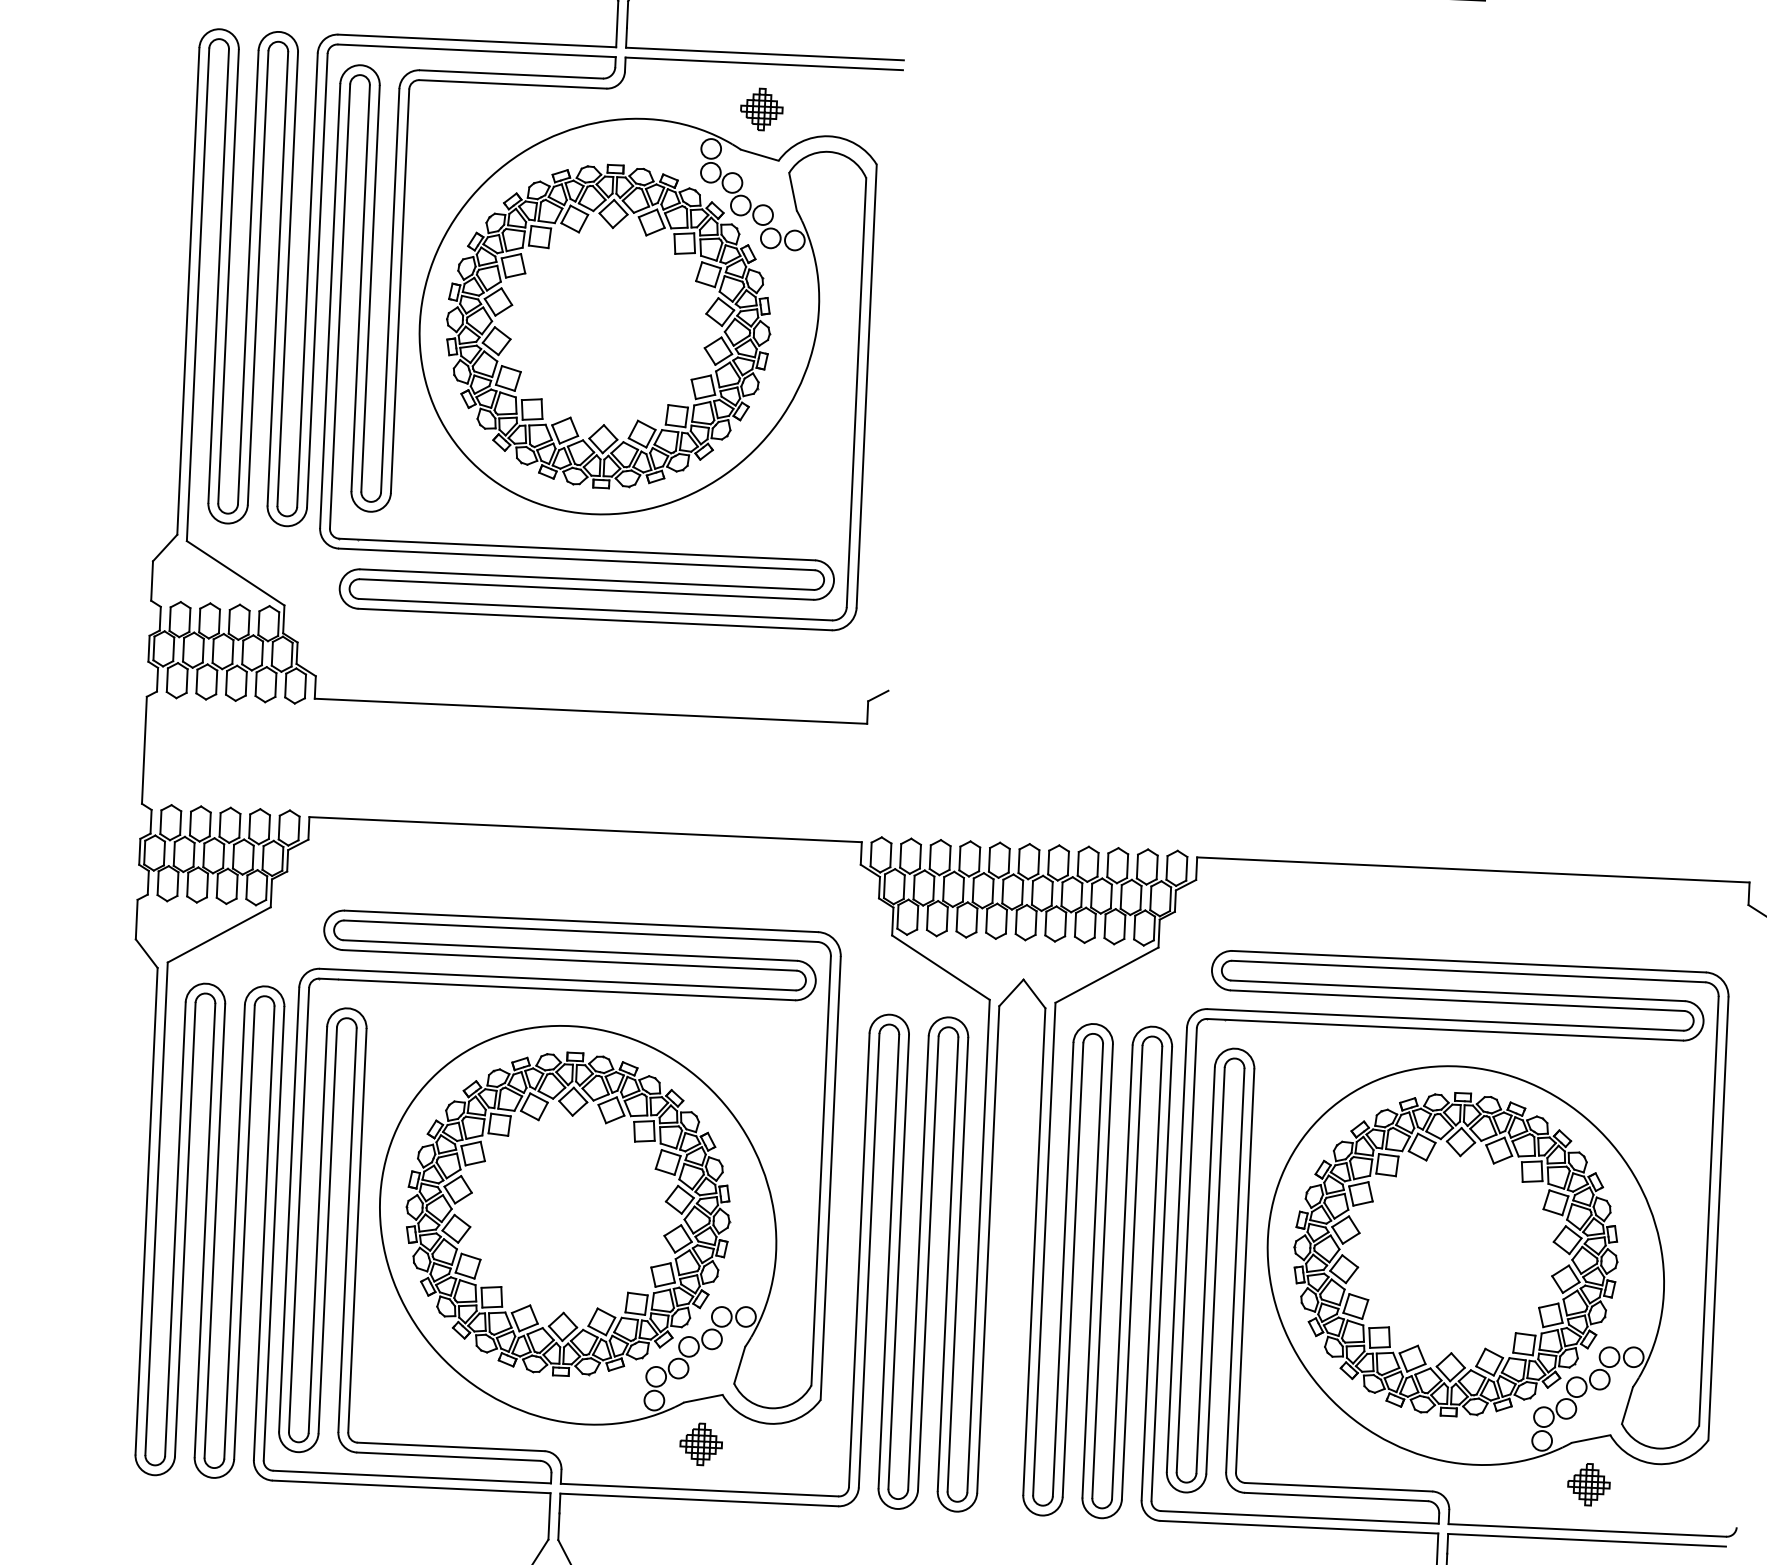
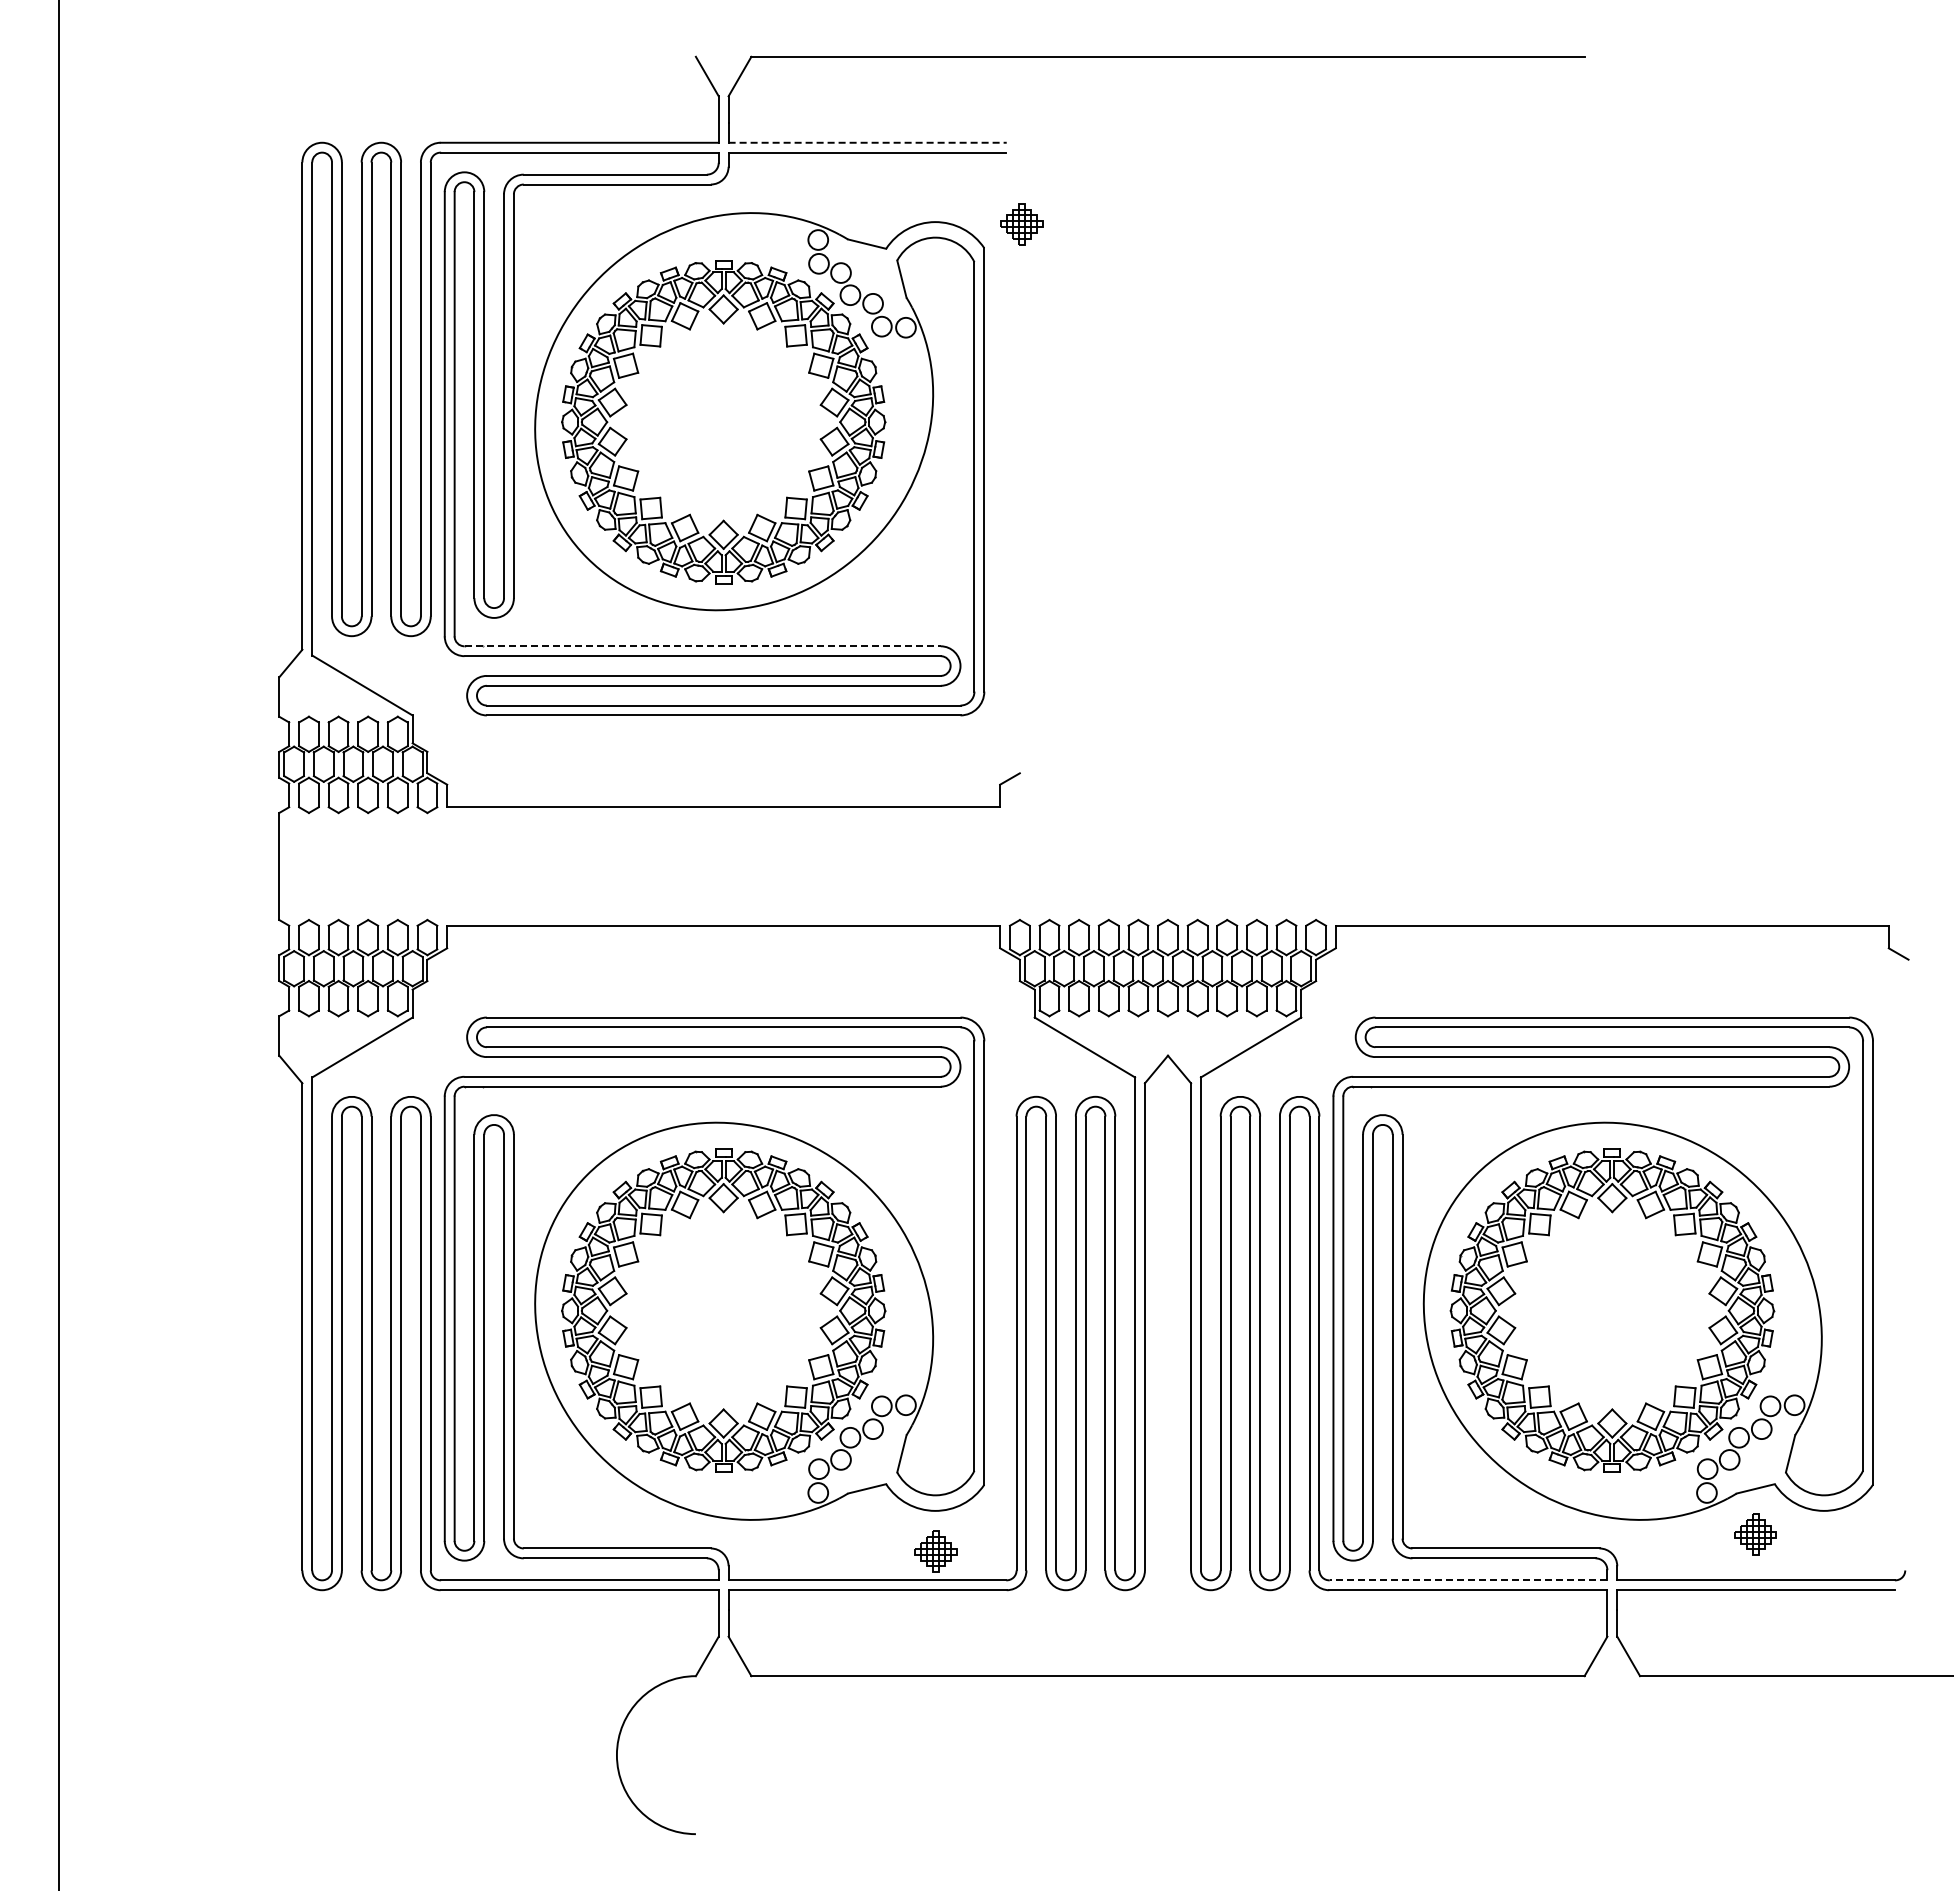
line: (765, 53) -> (868, 142), solid -> dashed
part: (761, 109) -> (1021, 224), moved
line: (578, 549) -> (703, 646), solid -> dashed
part: (700, 1444) -> (935, 1551), moved
line: (1299, 1517) -> (1468, 1580), solid -> dashed

